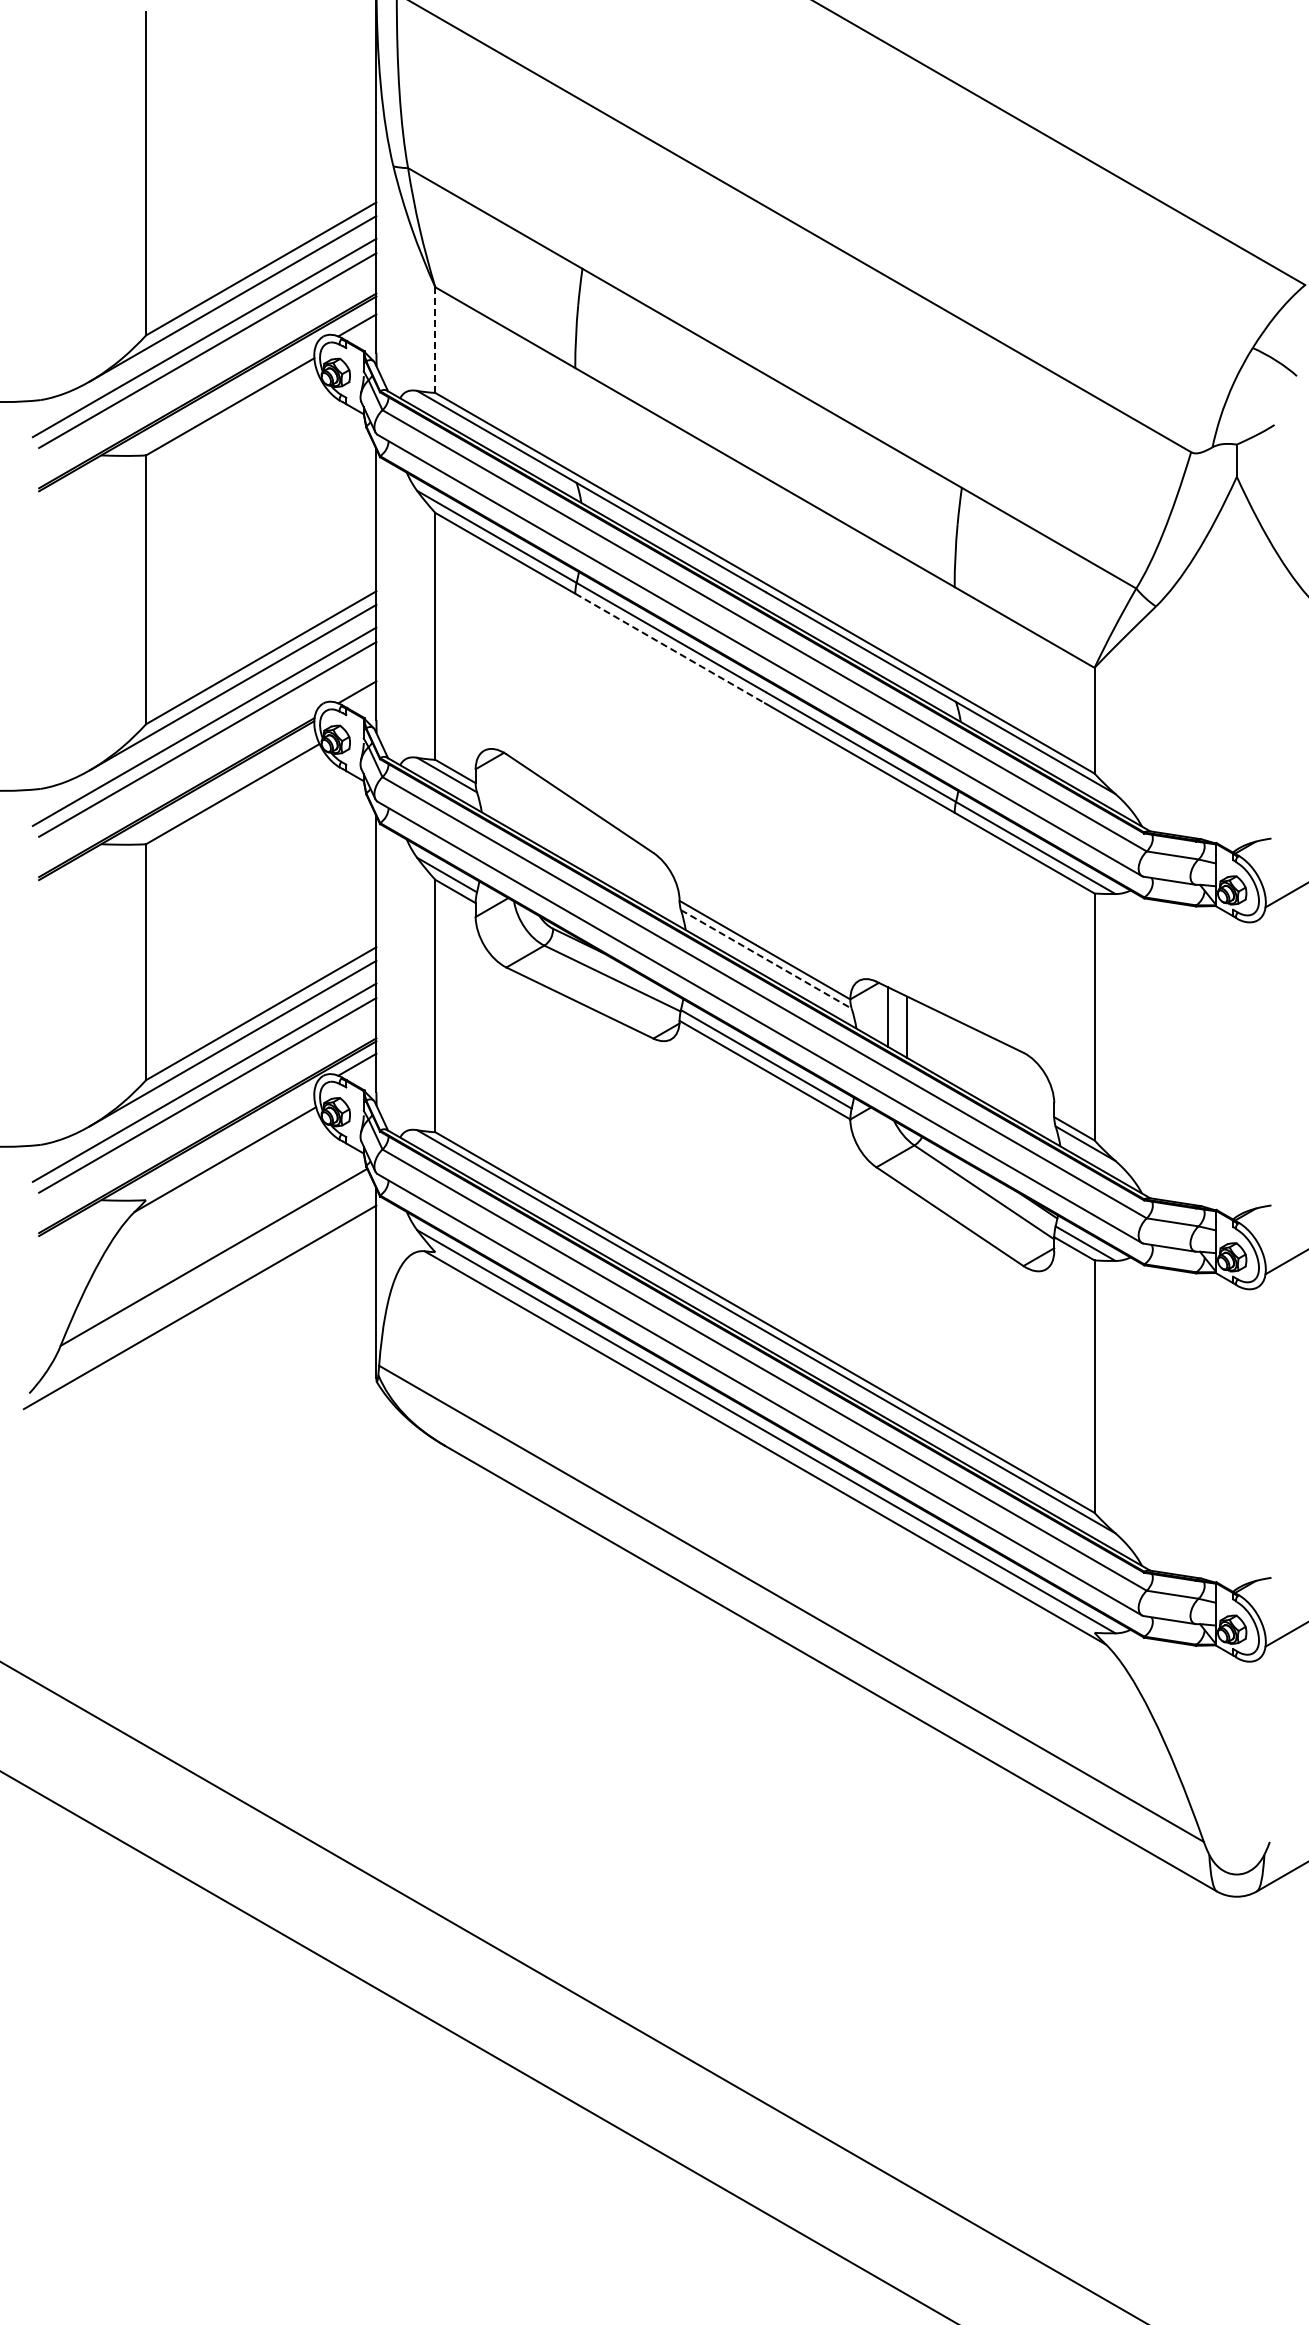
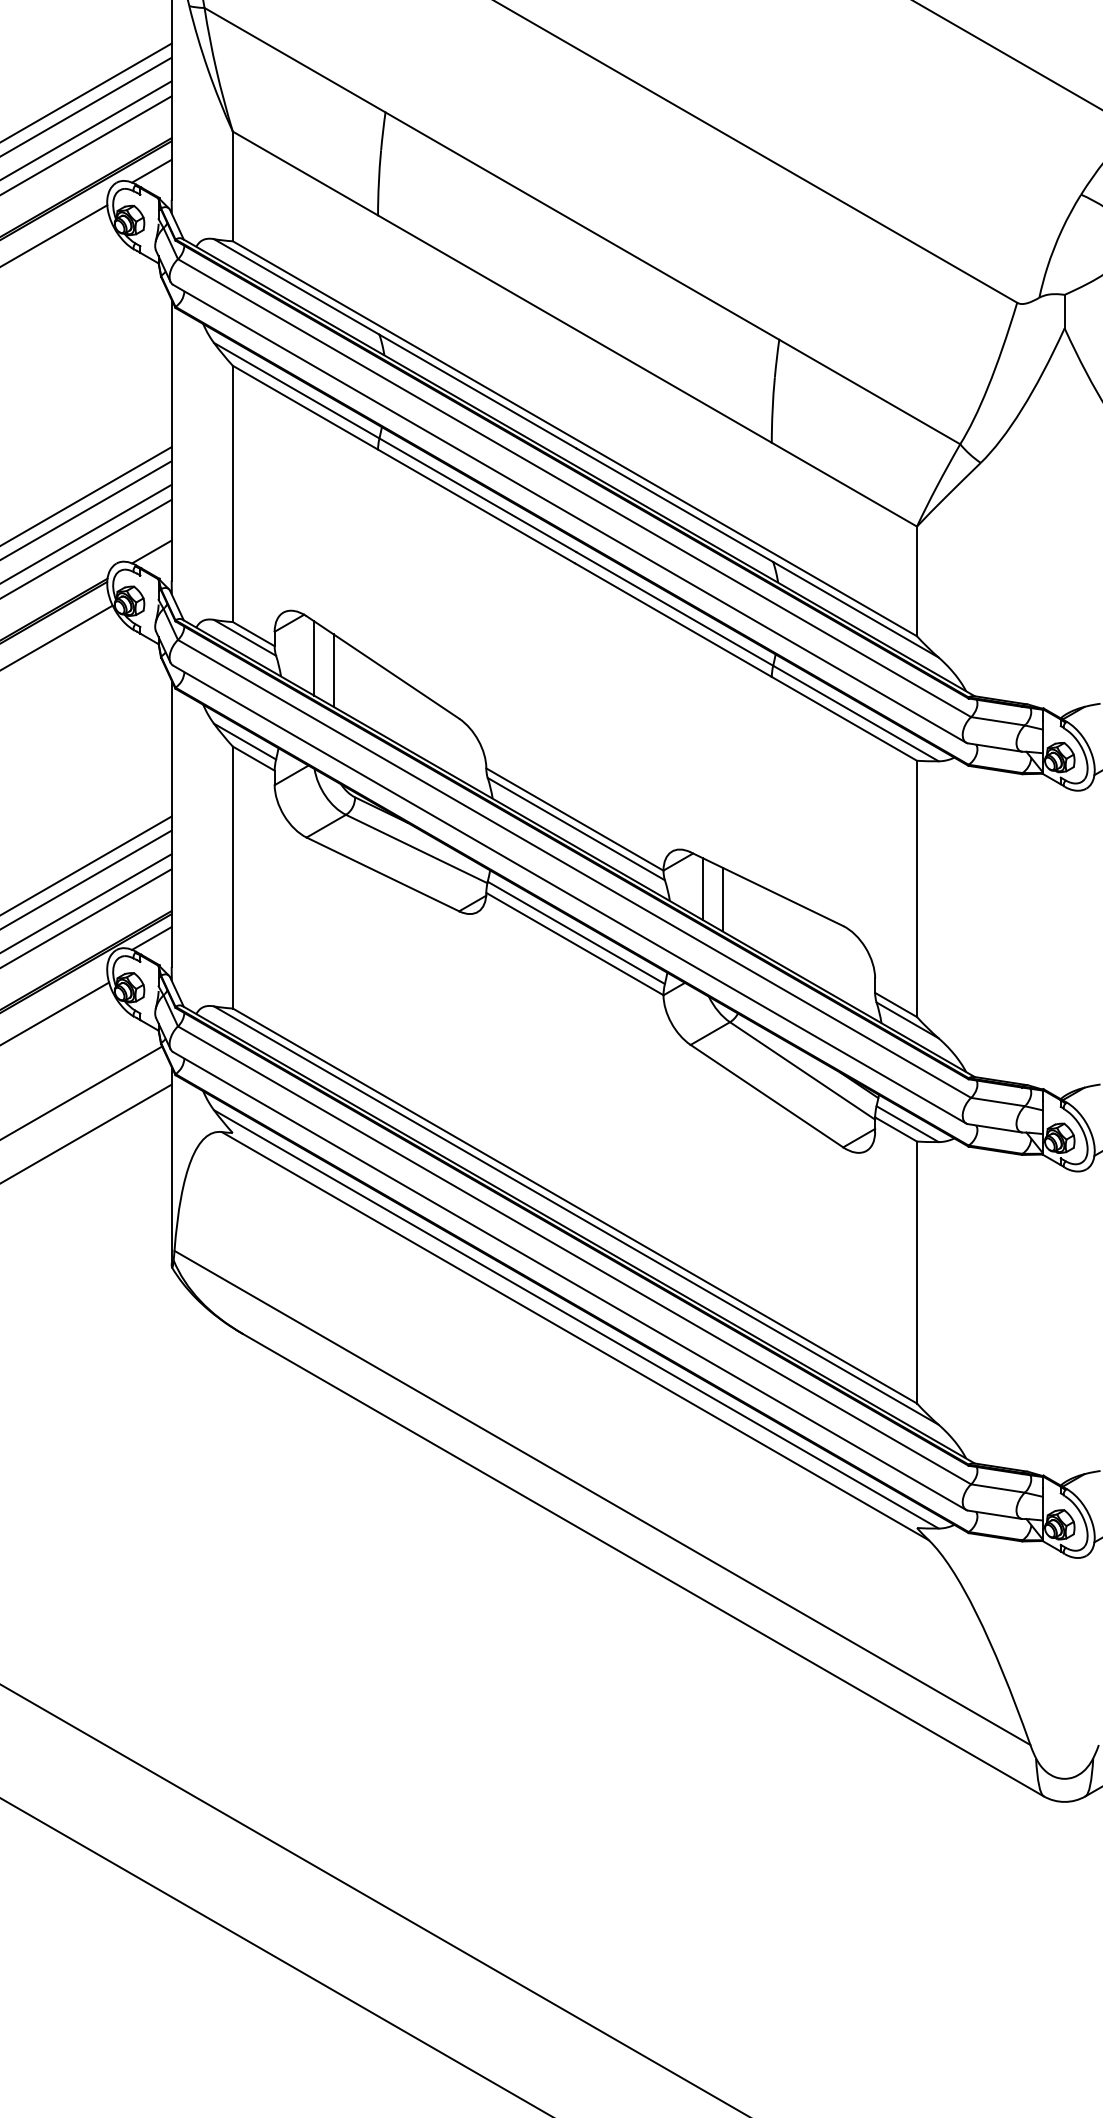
line: (435, 340) -> (232, 186), dashed -> solid
line: (670, 648) -> (476, 506), dashed -> solid
line: (513, 794) -> (313, 658), added
line: (532, 806) -> (333, 670), added
line: (766, 959) -> (576, 829), dashed -> solid

